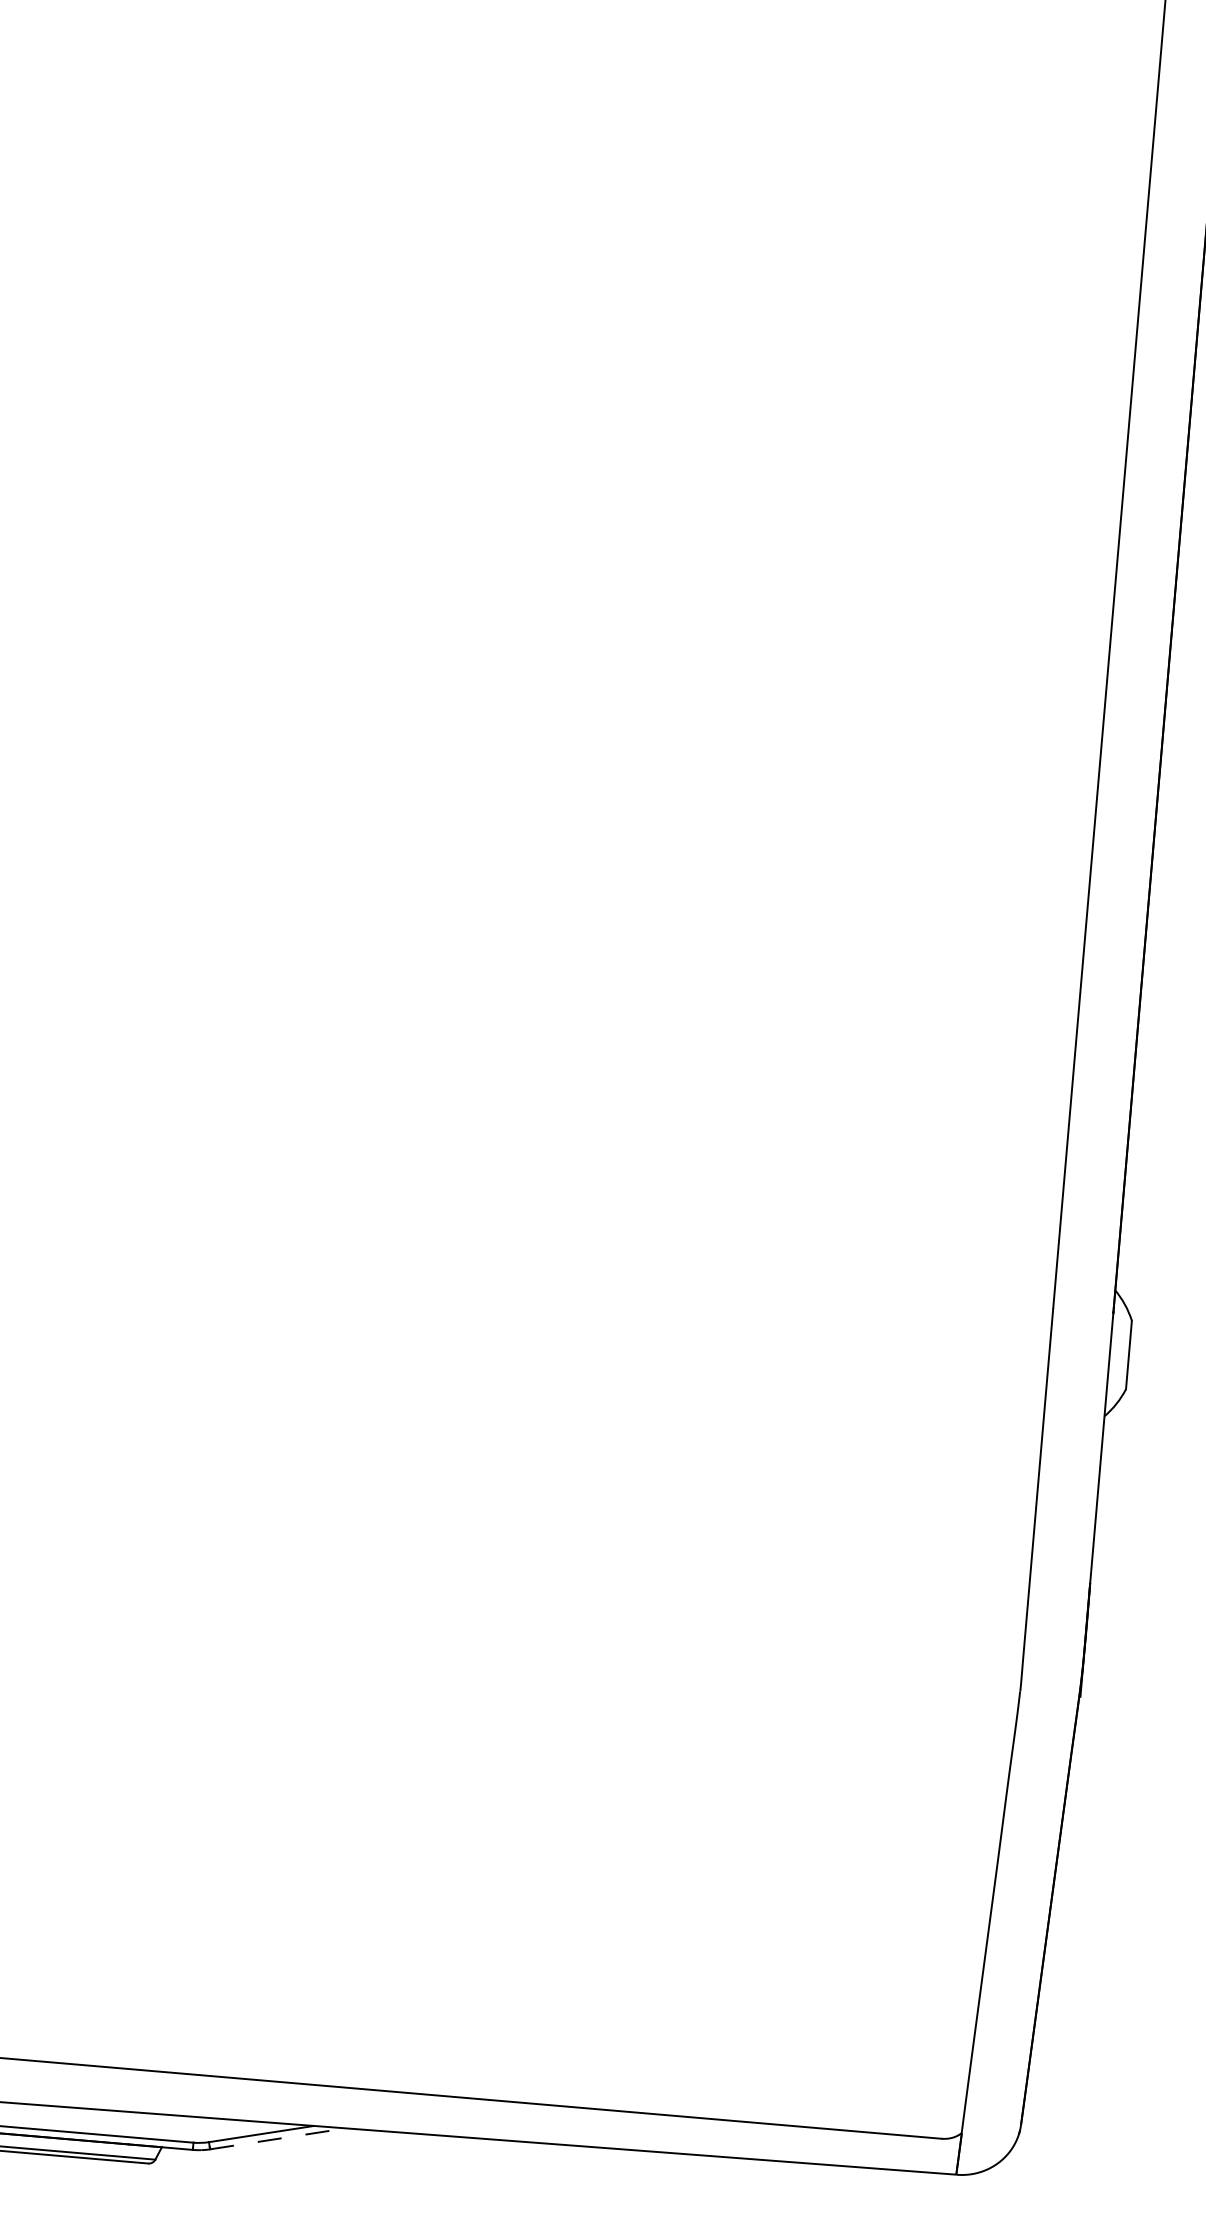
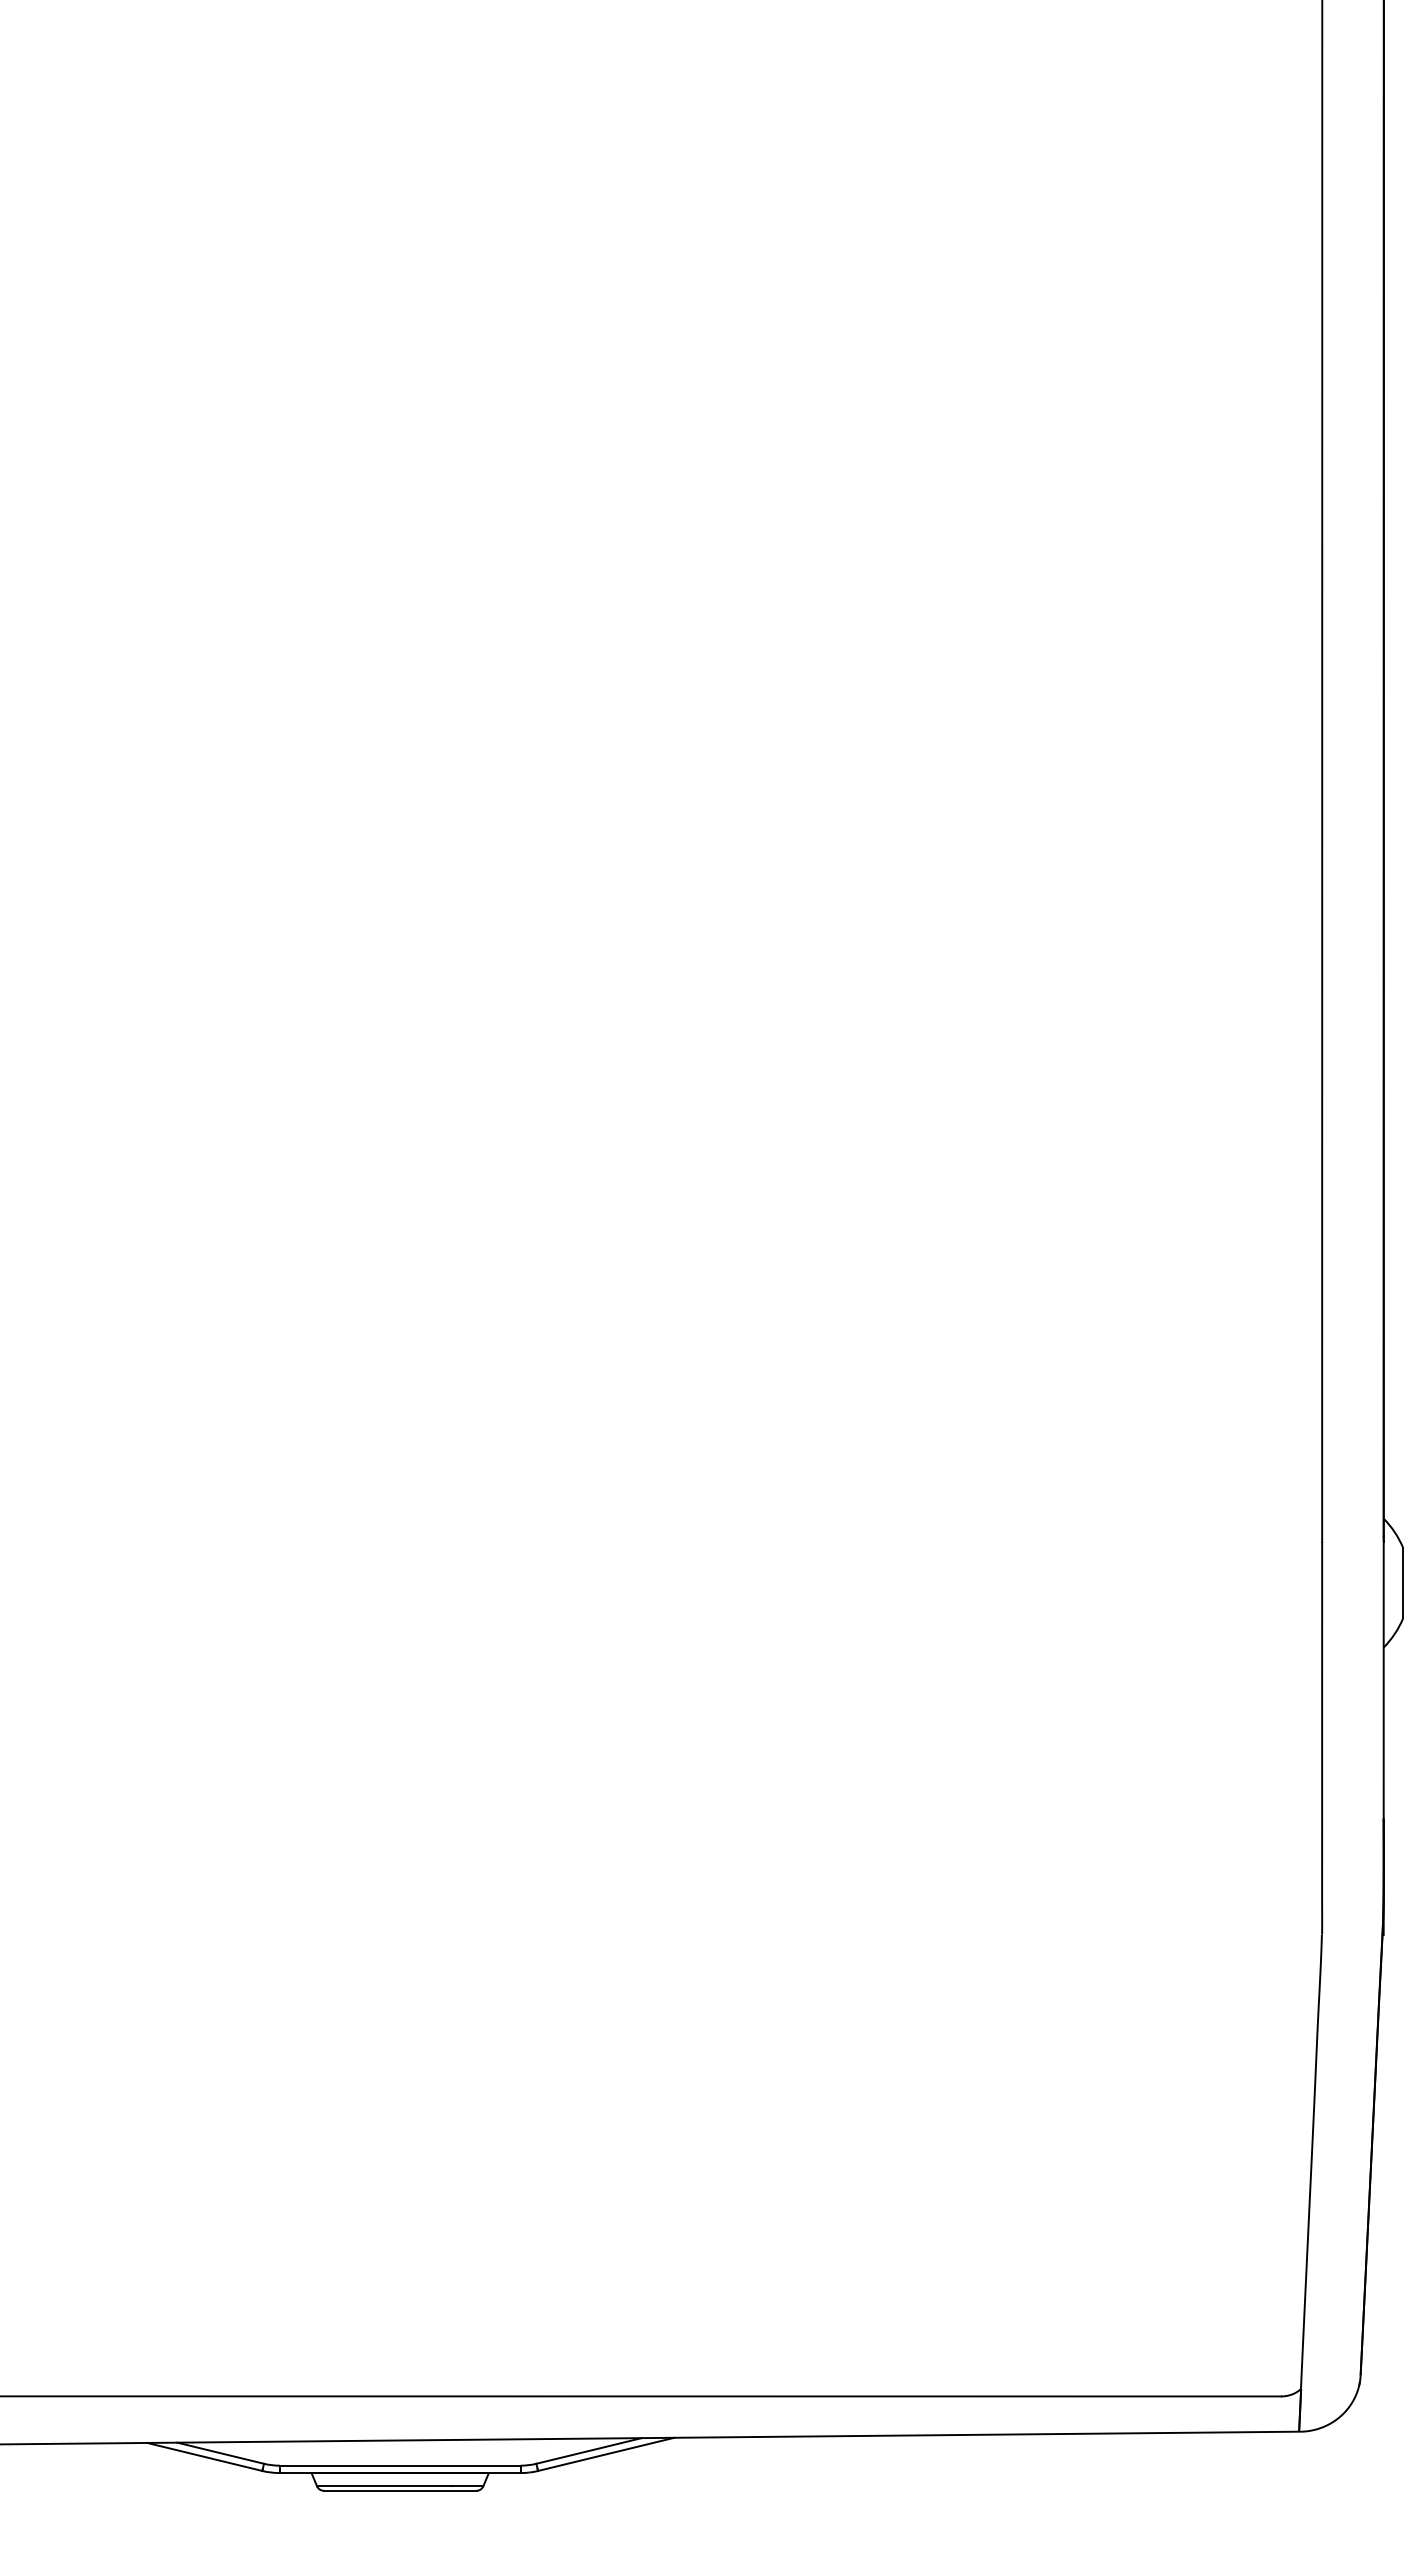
line: (278, 2138) -> (606, 2454), dashed -> solid

